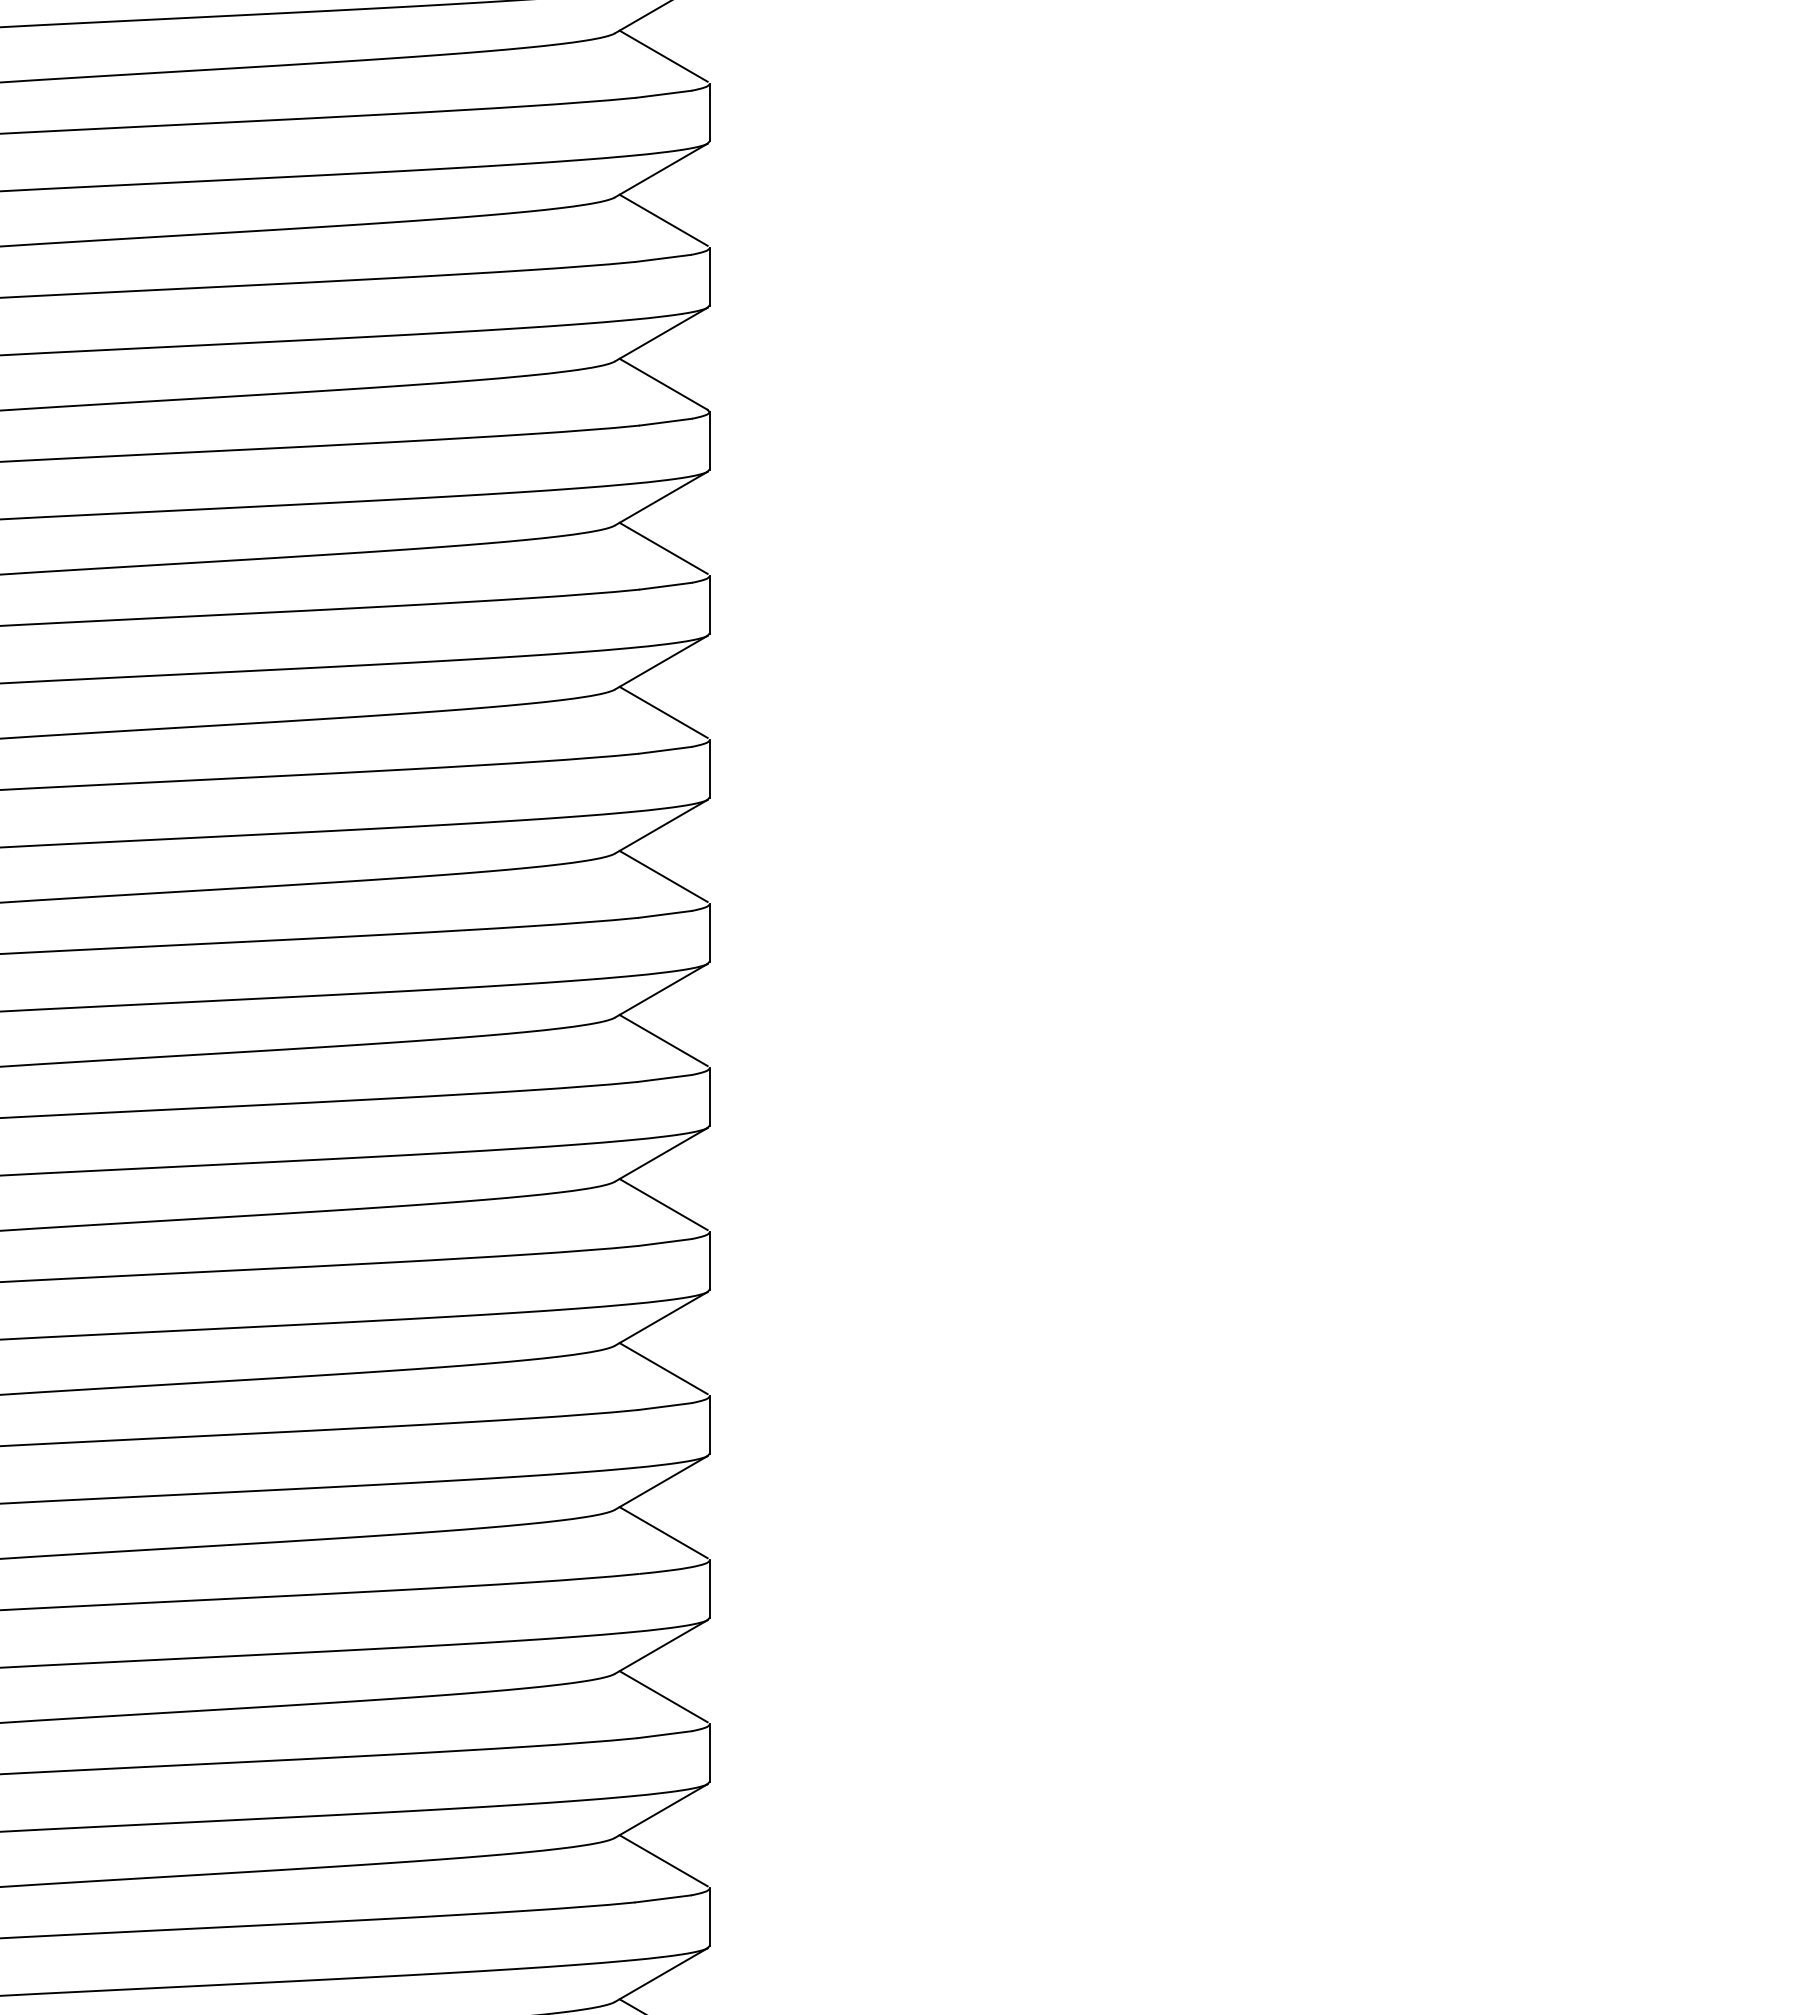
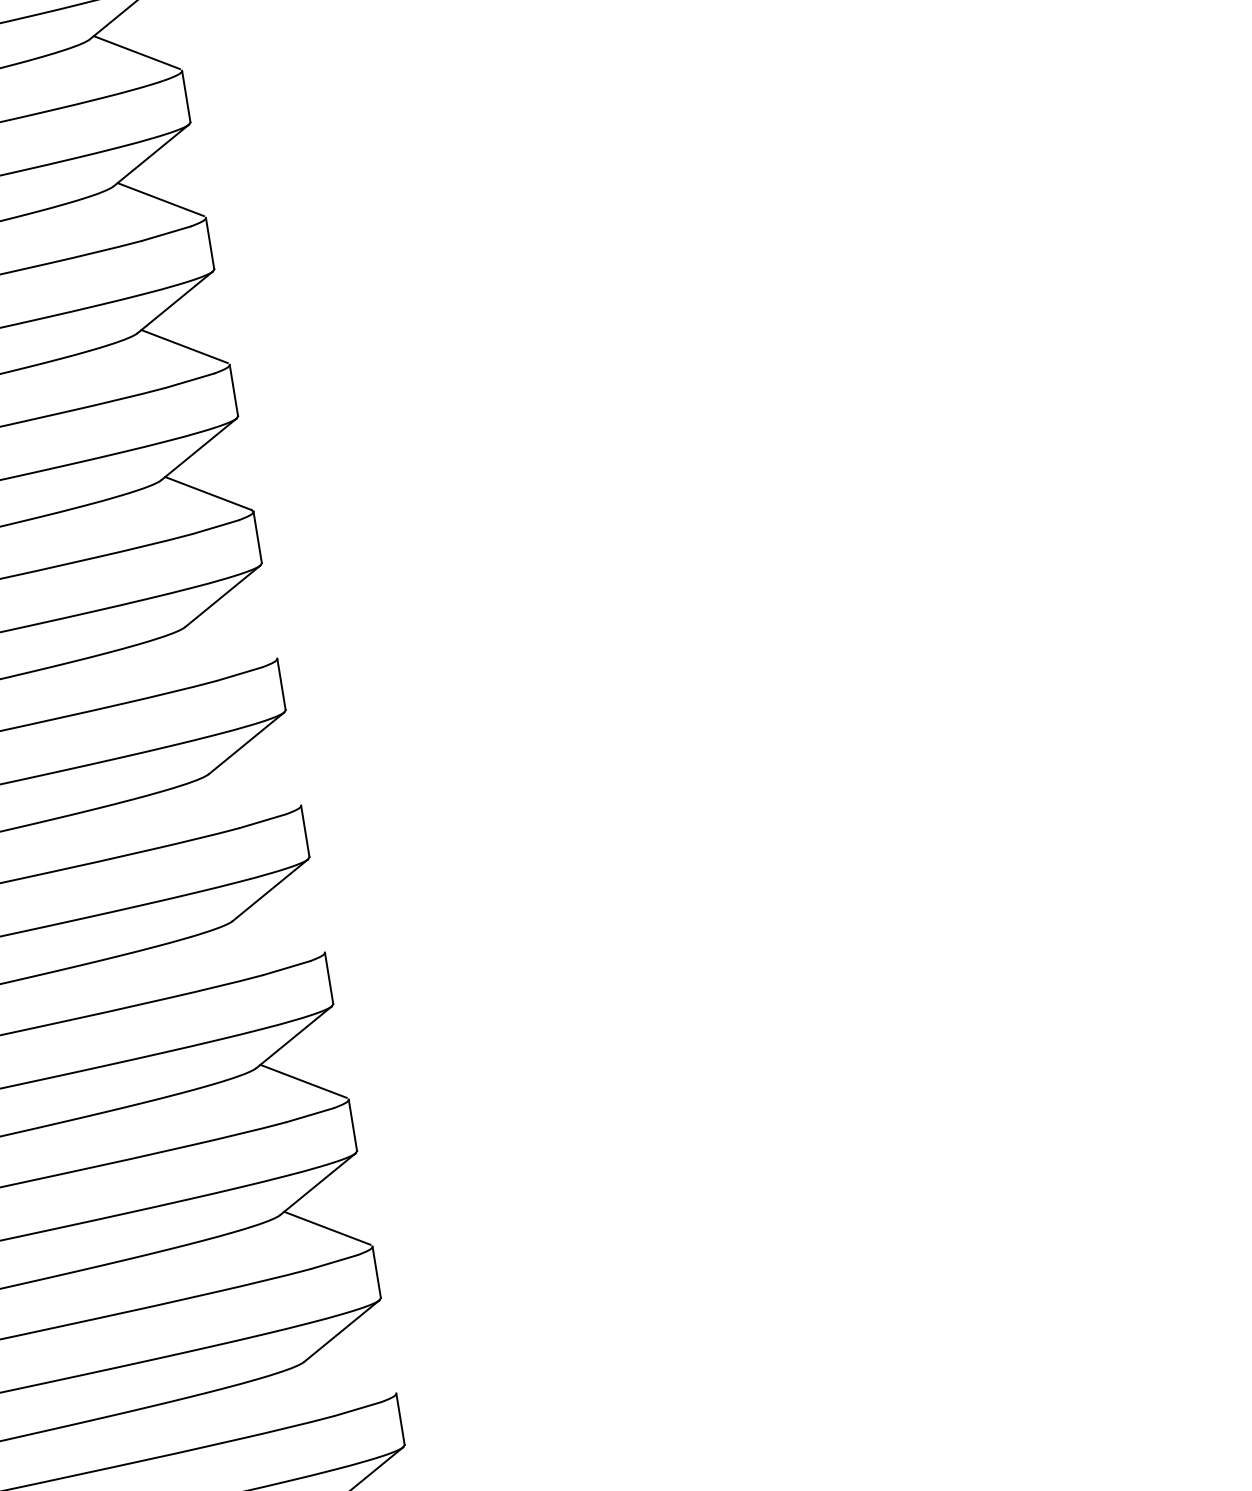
line: (663, 547) -> (231, 639), removed
line: (663, 711) -> (255, 786), removed
line: (663, 875) -> (279, 933), removed
line: (663, 1368) -> (351, 1375), removed

